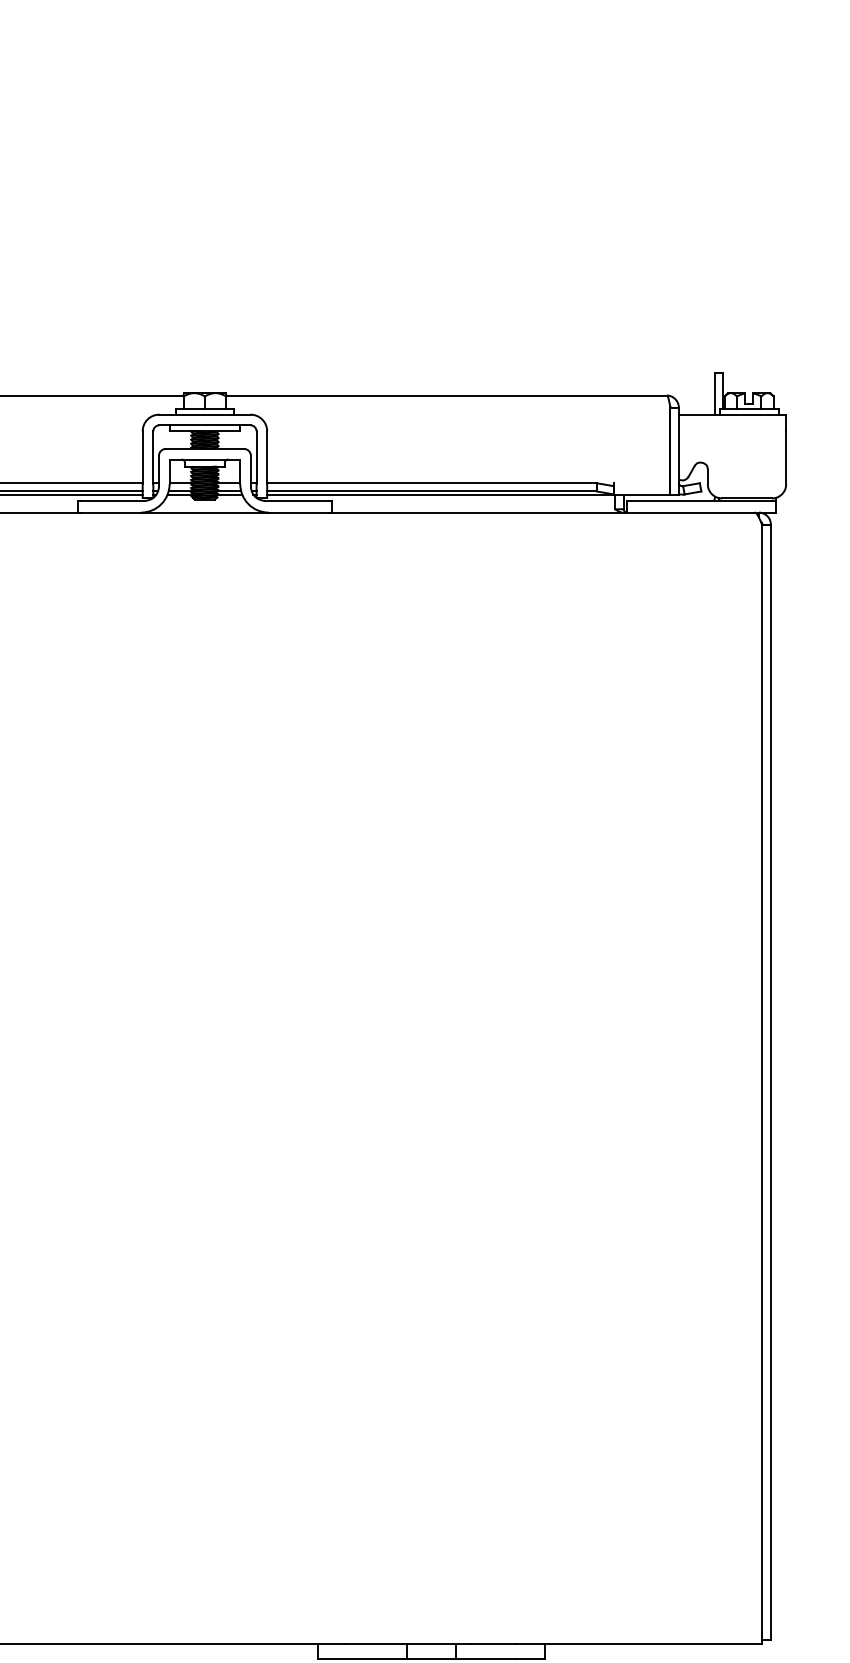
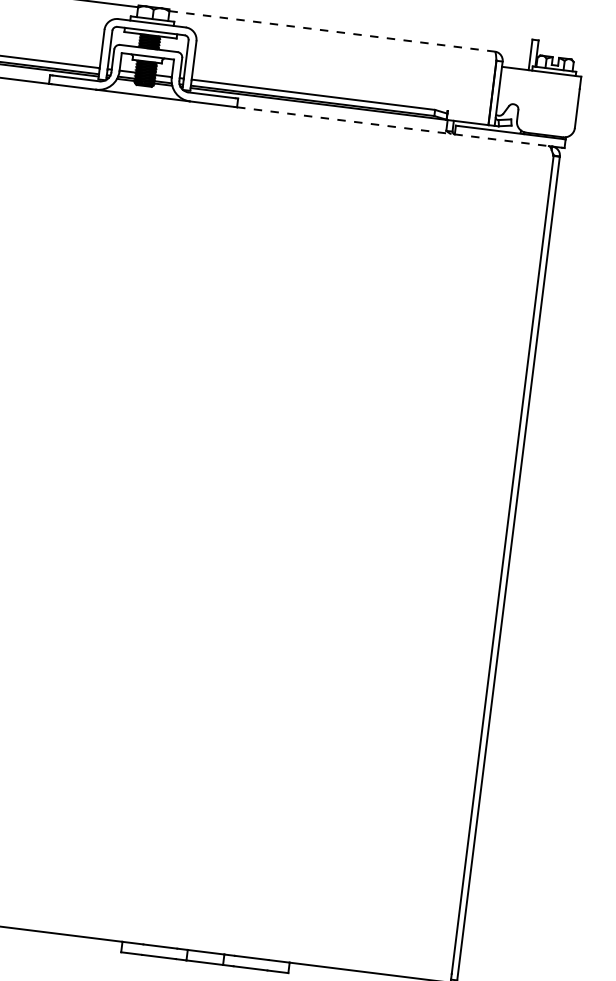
line: (447, 395) -> (332, 31), solid -> dashed
line: (543, 512) -> (393, 126), solid -> dashed

